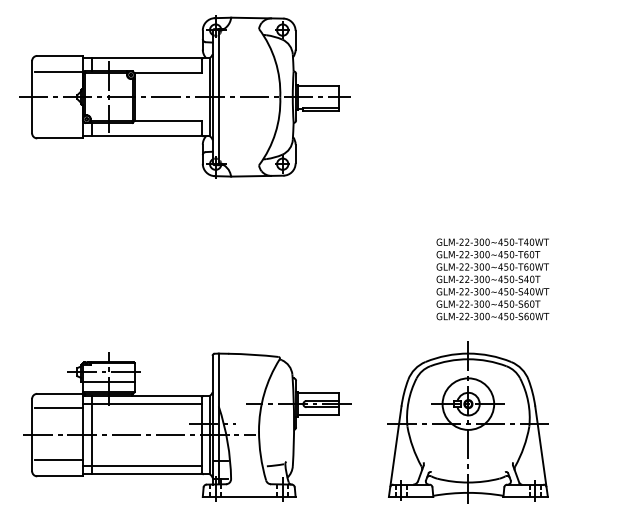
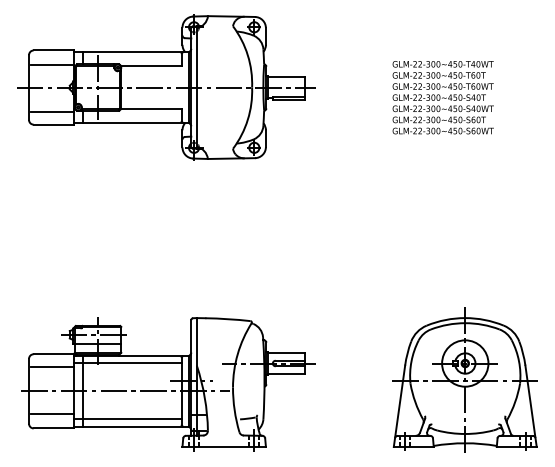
line: (58, 123) -> (52, 111), added
text: (492, 279) -> (442, 97), moved
part: (467, 422) -> (464, 380), moved

